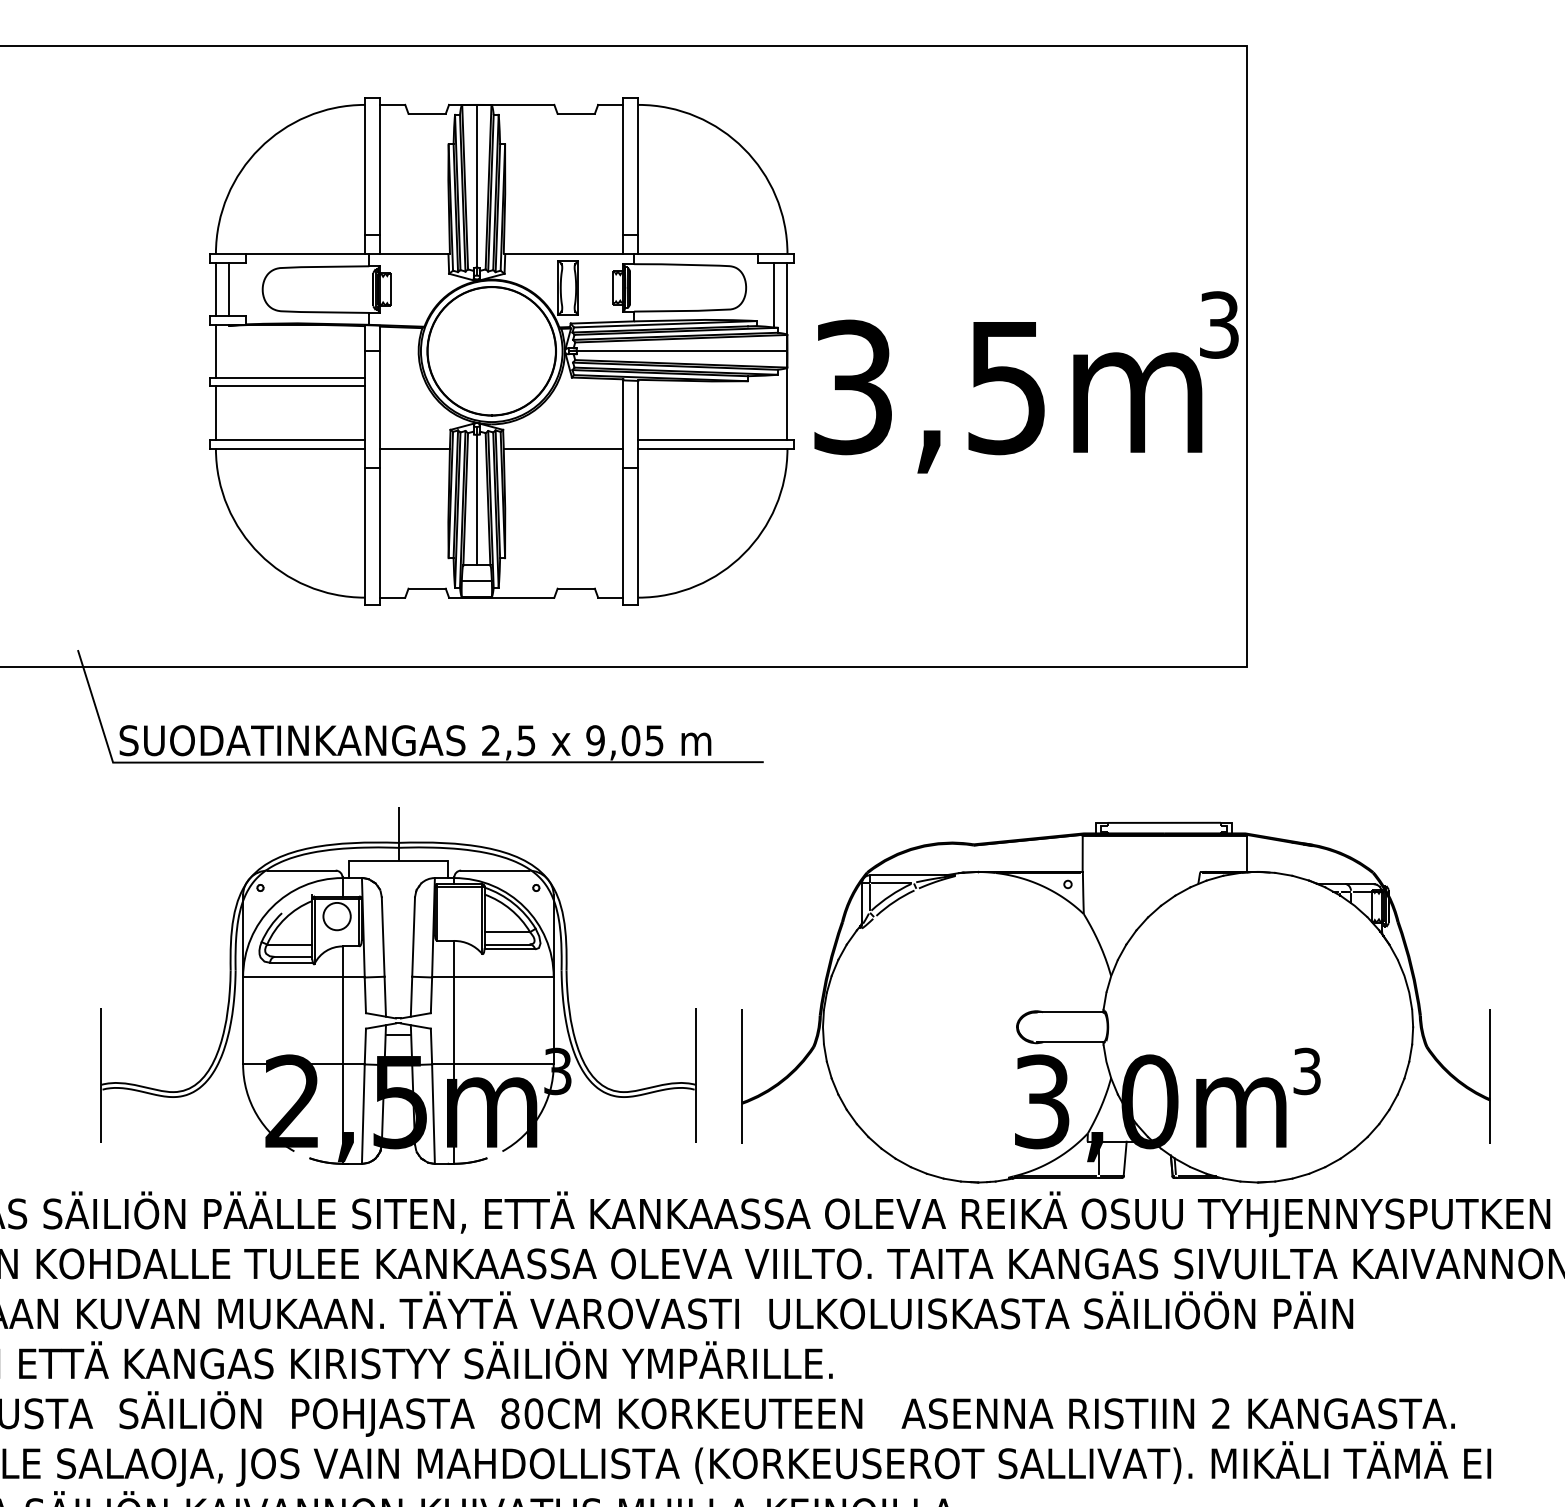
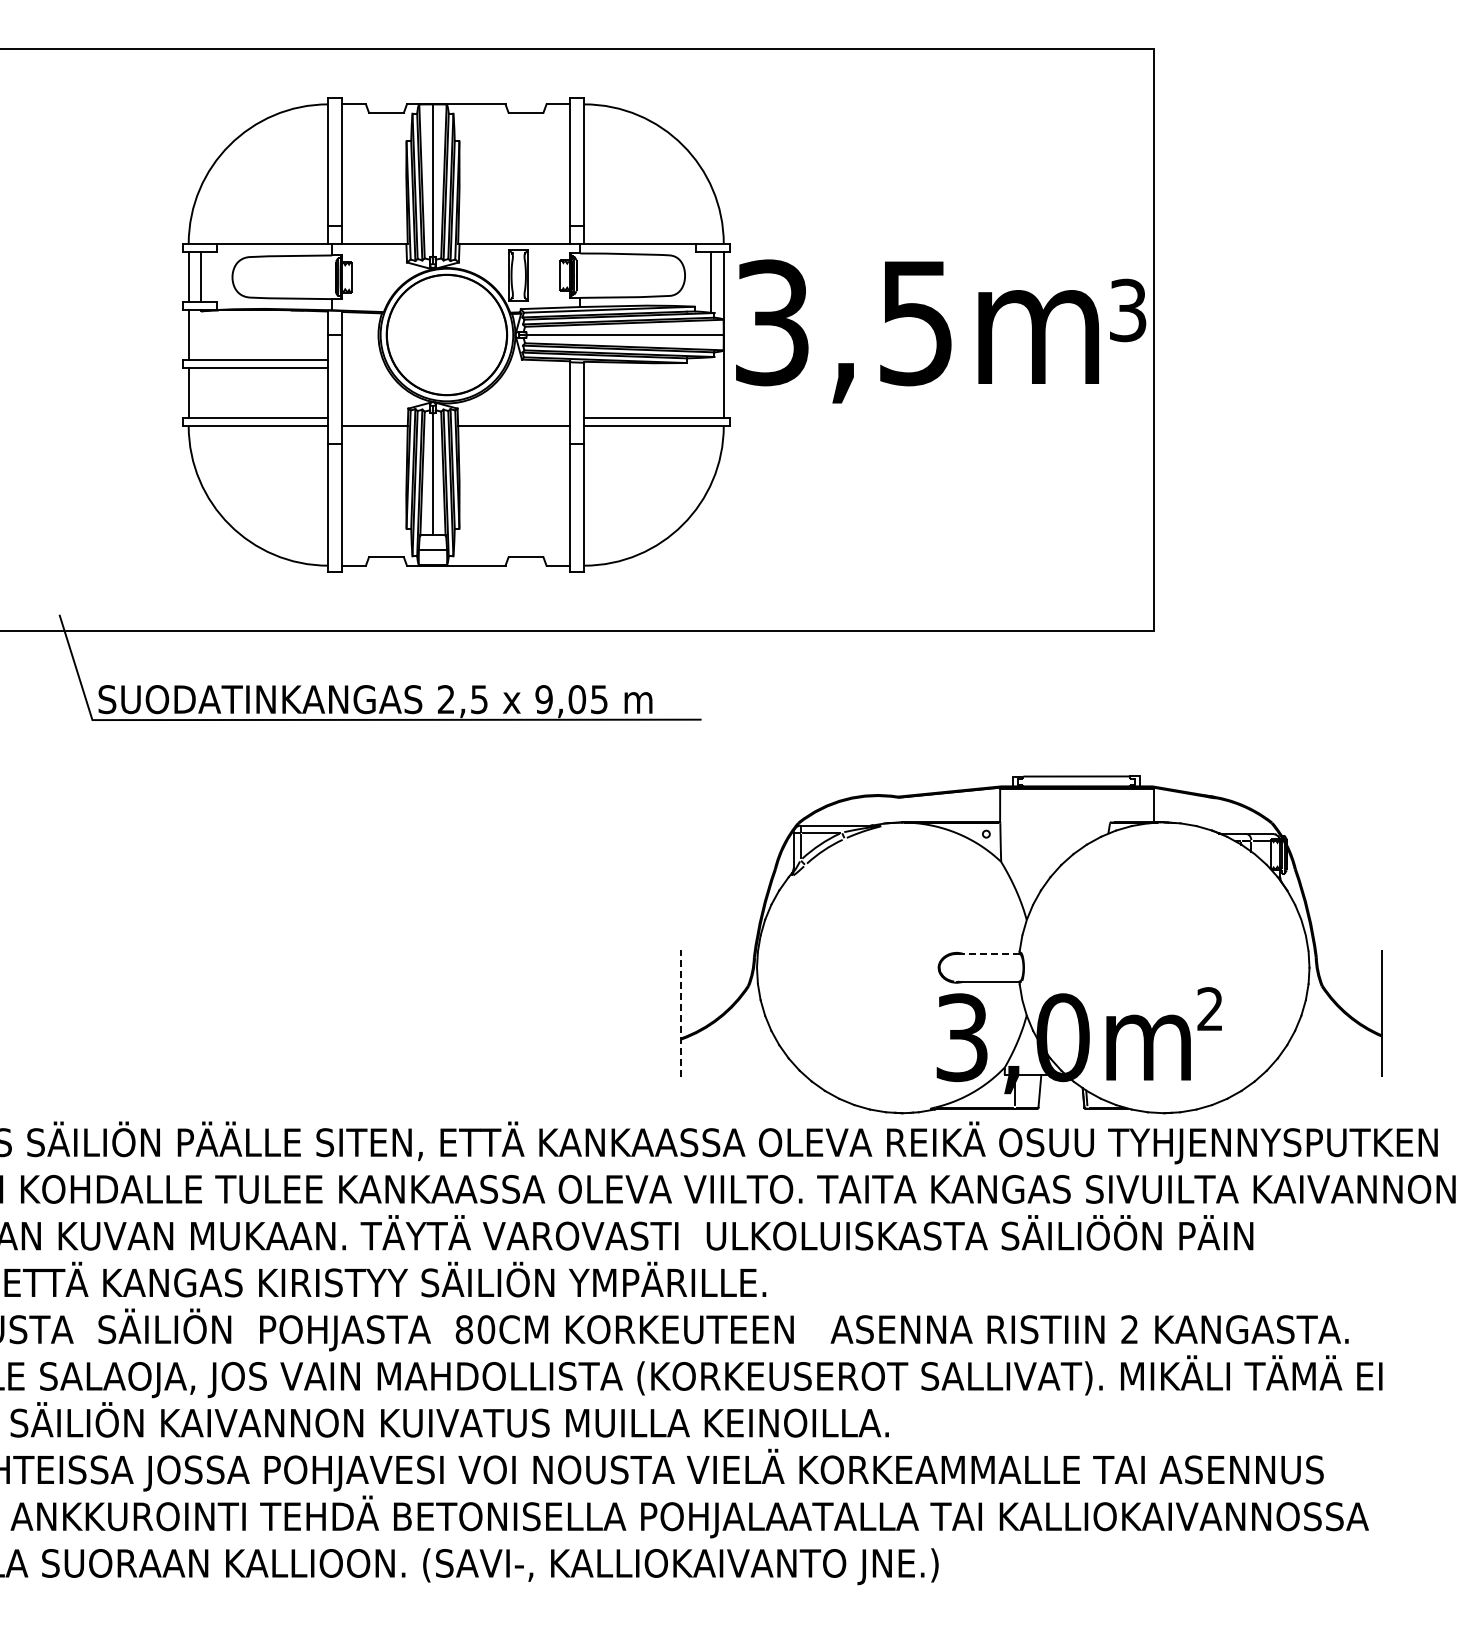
text: (1008, 396) -> (917, 331), moved
part: (398, 986) -> (359, 929), removed
line: (1069, 1011) -> (987, 953), solid -> dashed
text: (1306, 1071) -> (1209, 1009), 3 -> 2
line: (742, 1076) -> (681, 1013), solid -> dashed

